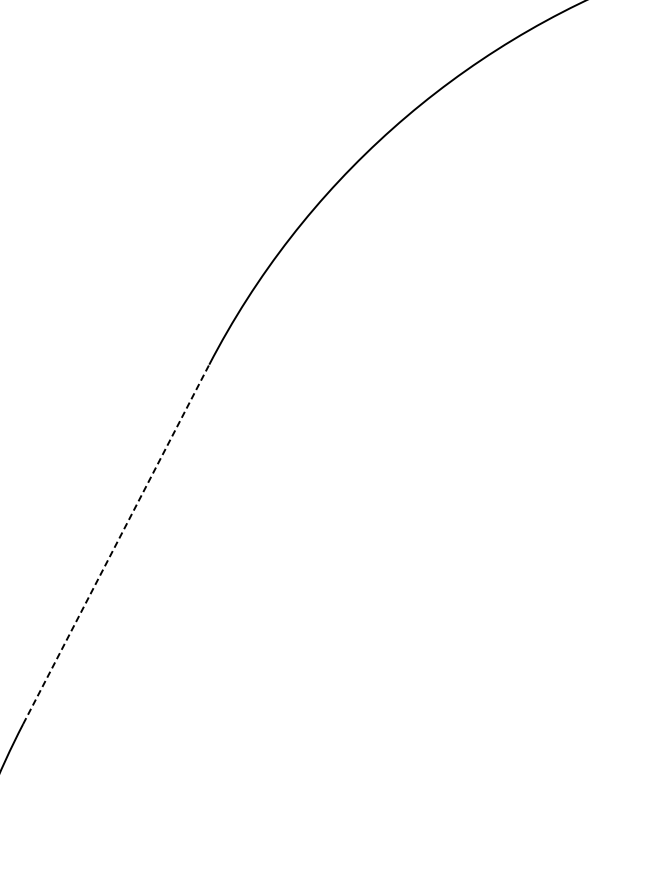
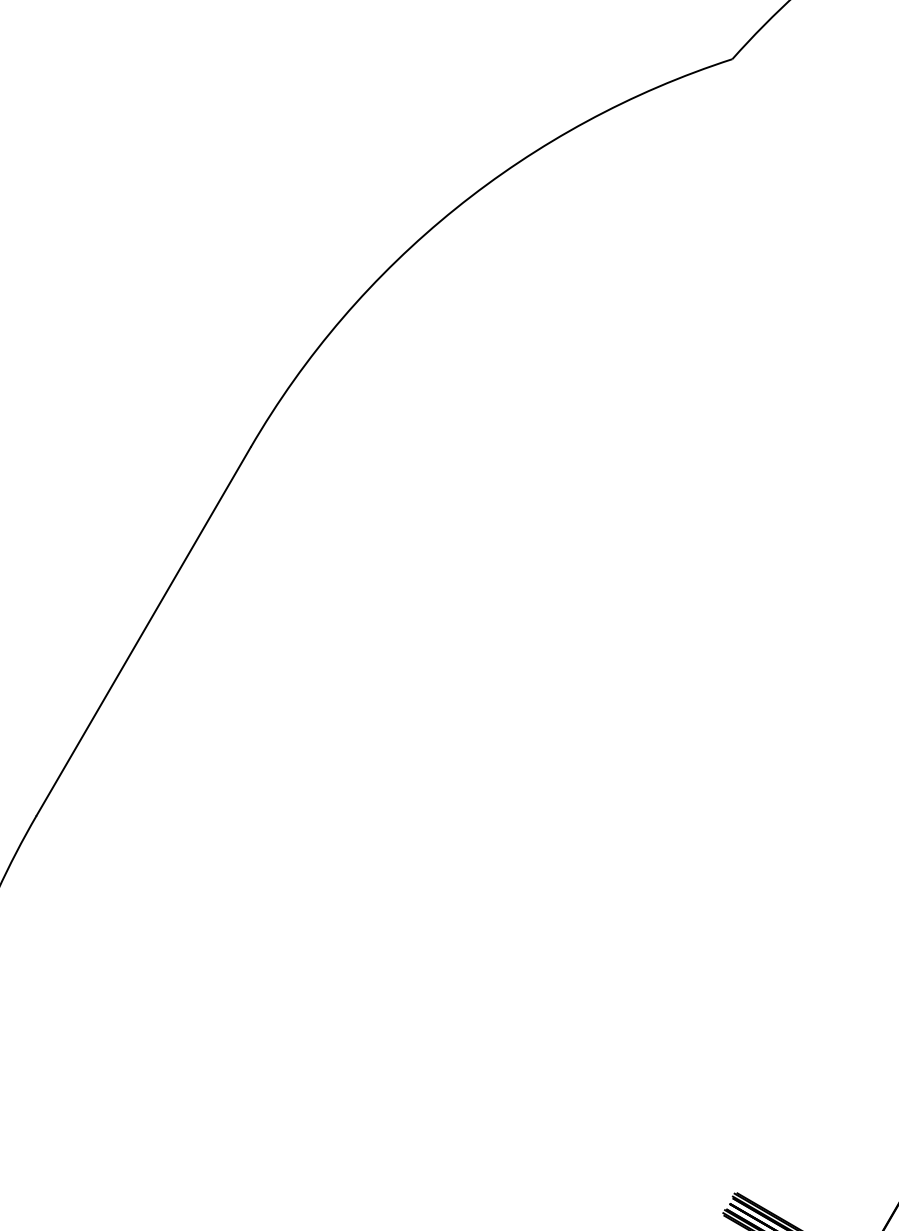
line: (116, 544) -> (143, 631), dashed -> solid

